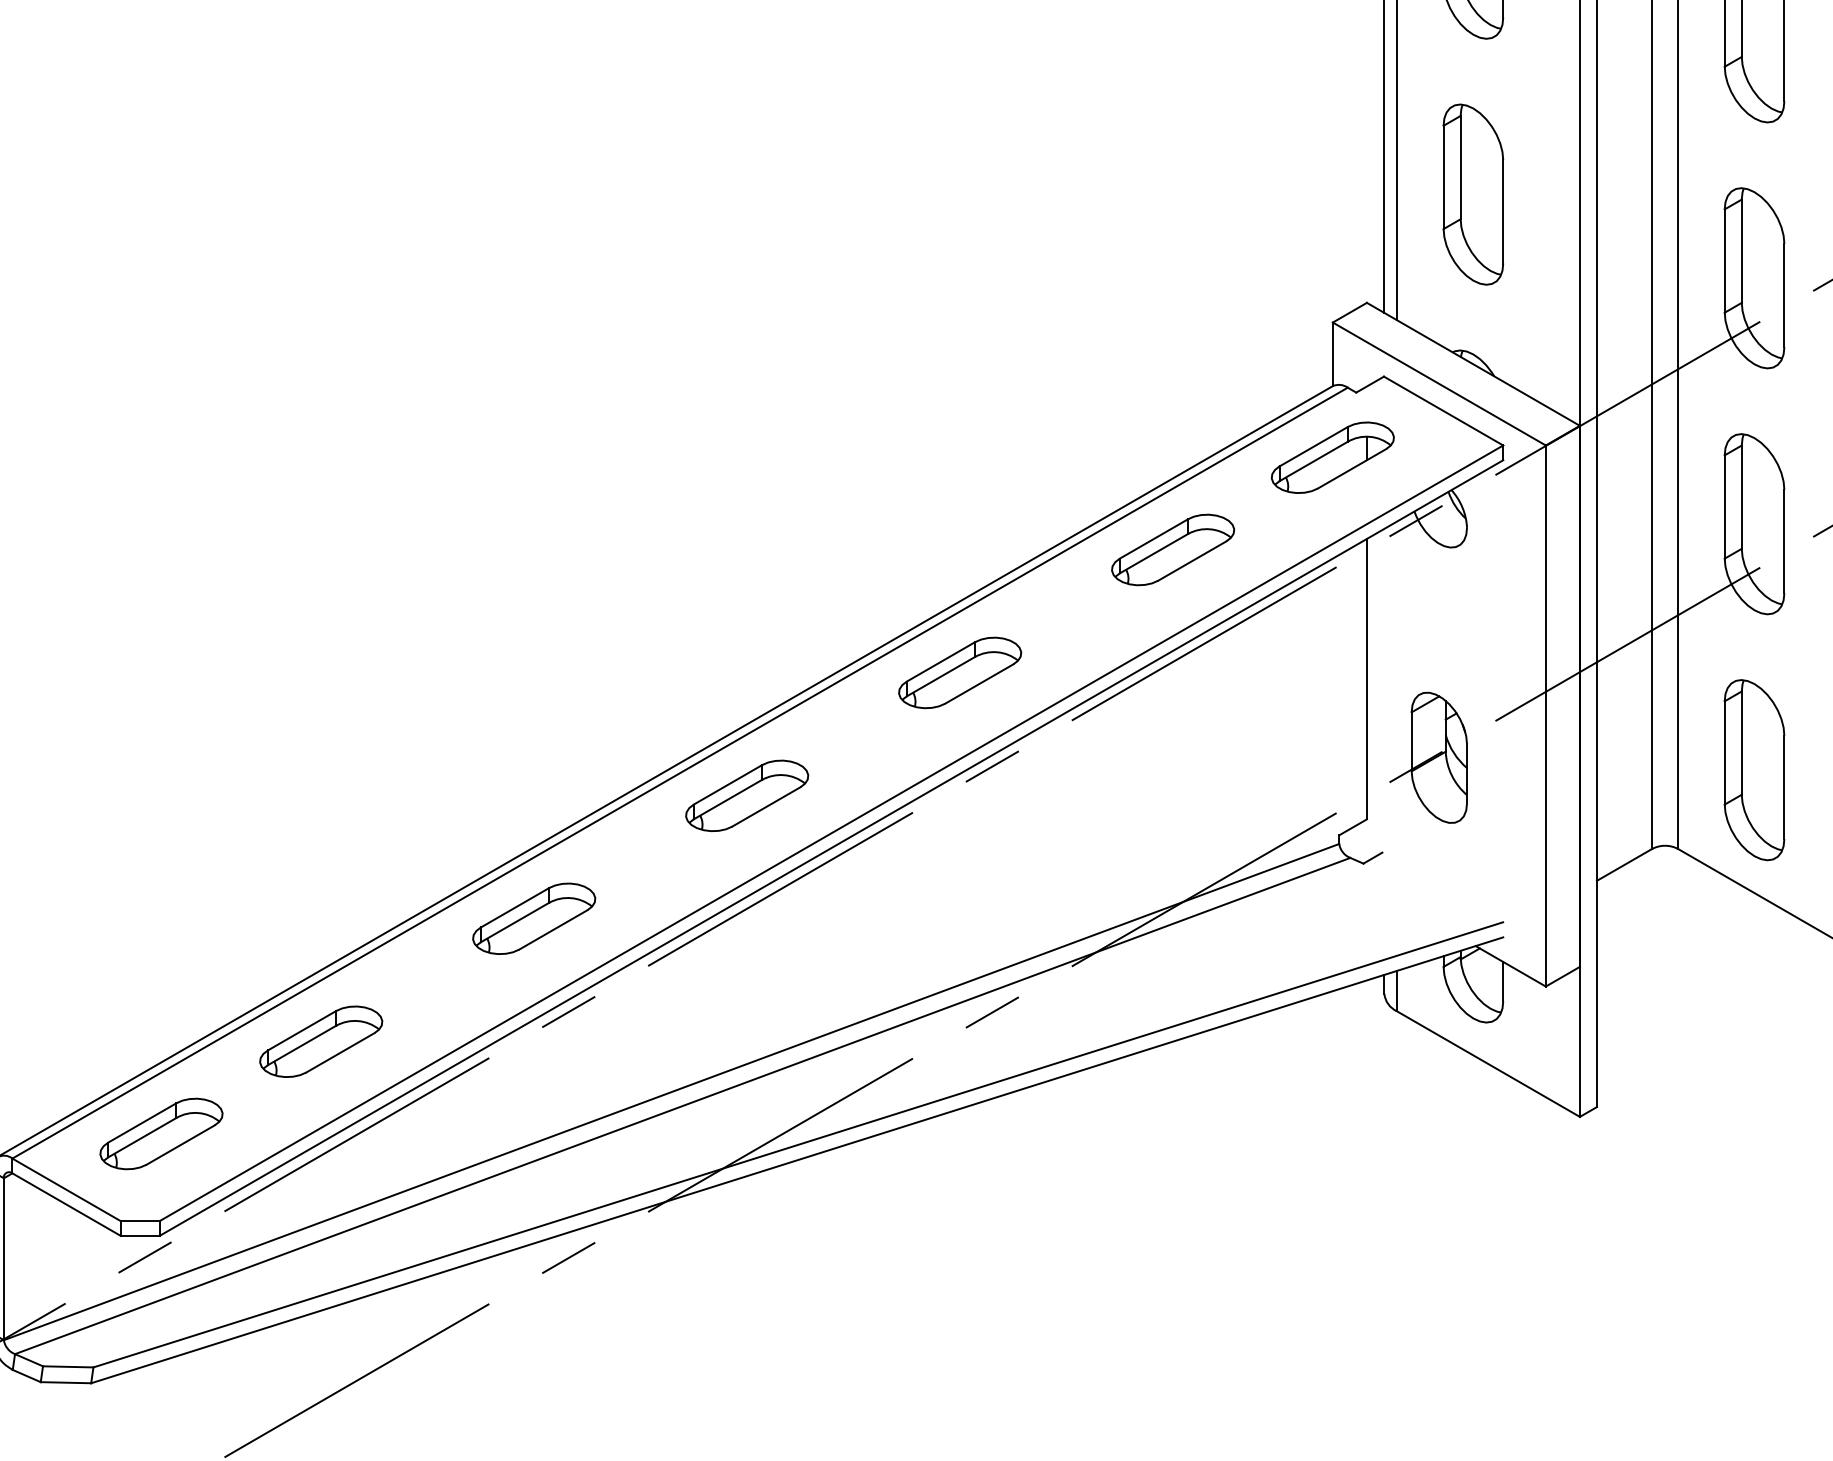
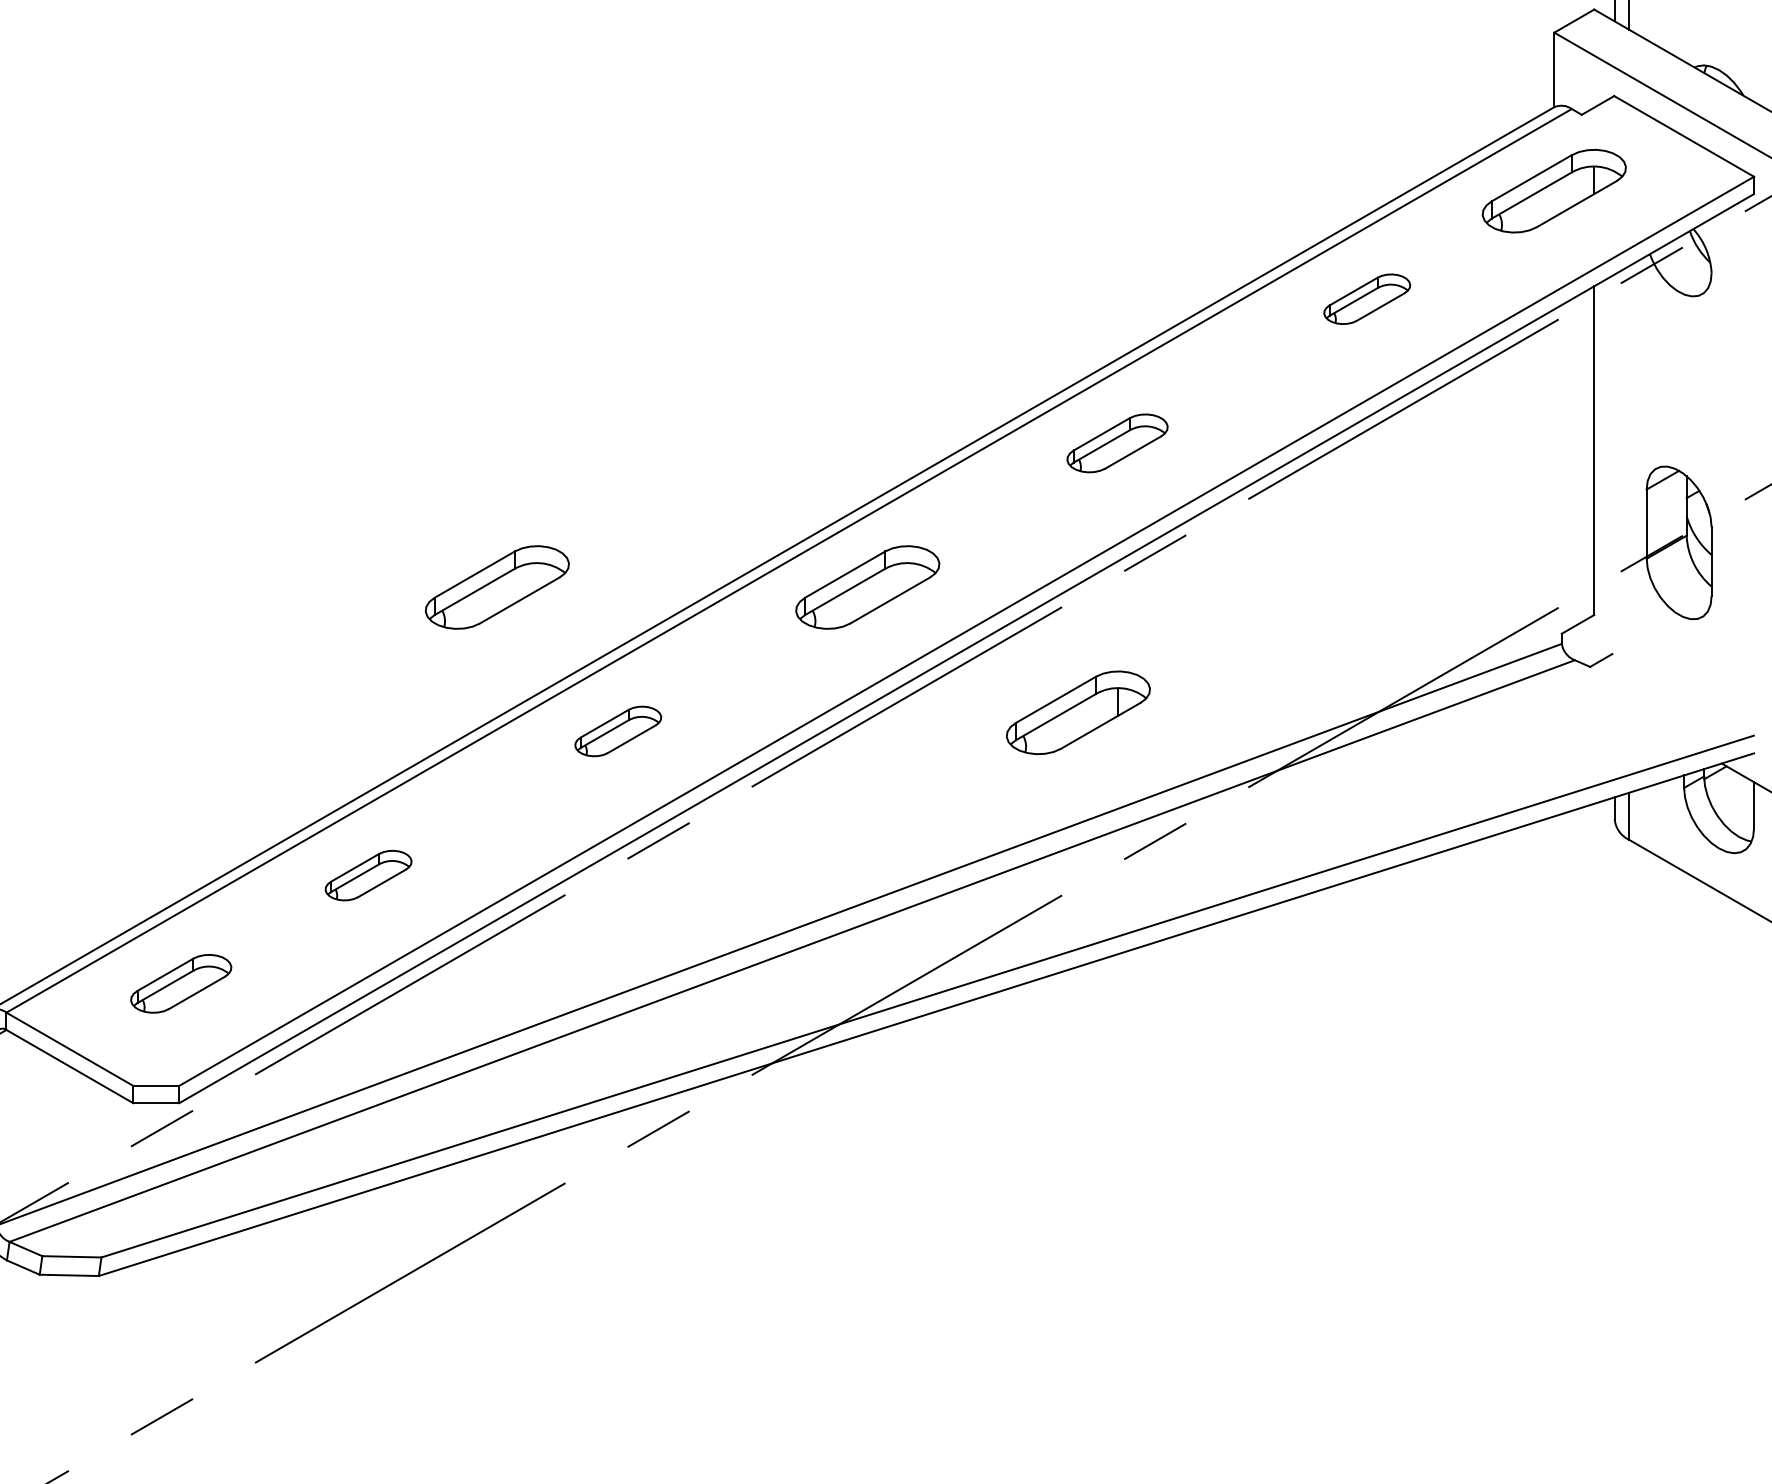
part: (1173, 549) -> (1367, 298), size x0.6
part: (960, 672) -> (1117, 442), size x0.7
part: (431, 795) -> (497, 587), added
part: (926, 902) -> (1077, 712), added
part: (534, 918) -> (618, 731), size x0.6
part: (321, 1041) -> (368, 875), size x0.6
part: (161, 1133) -> (181, 983), size x0.7

